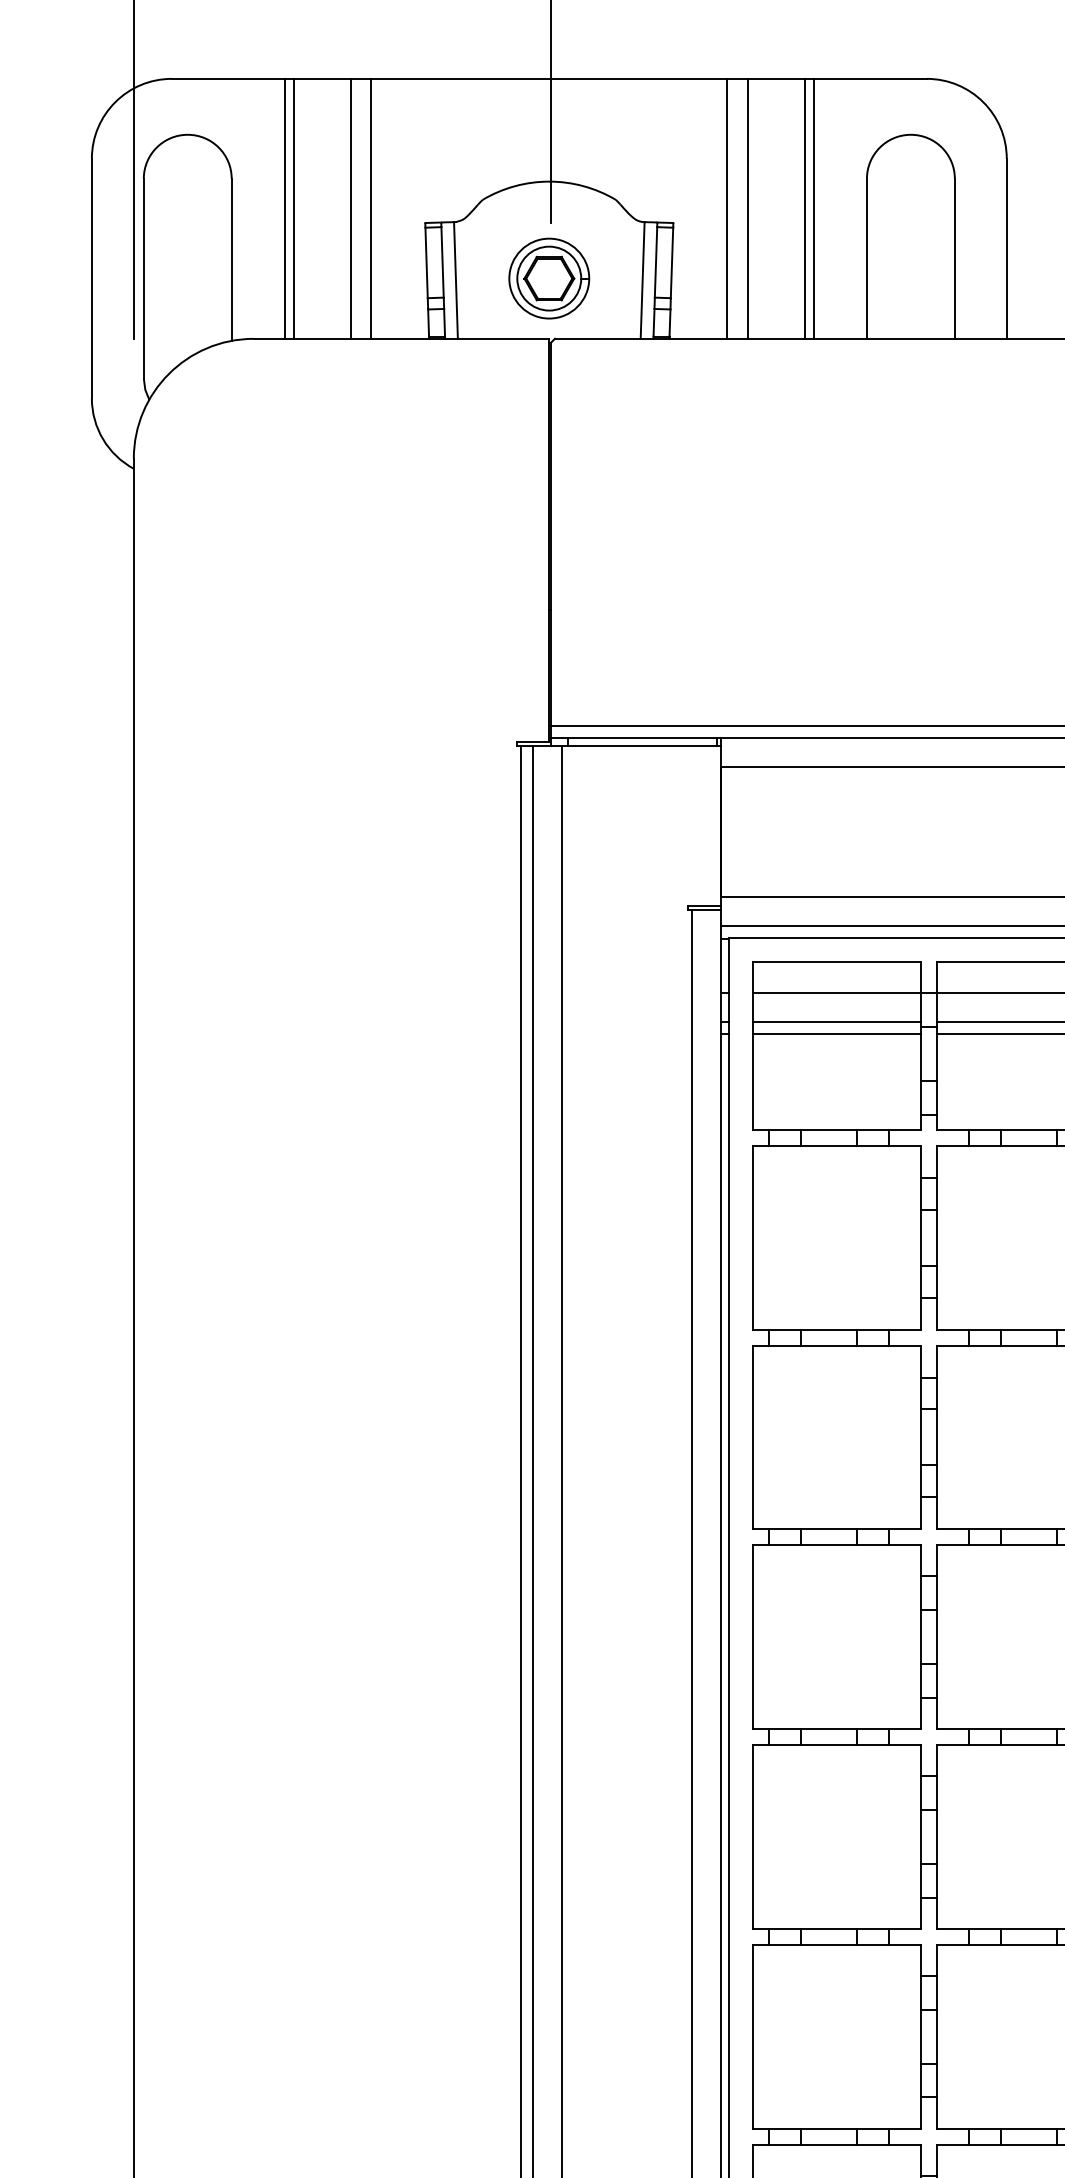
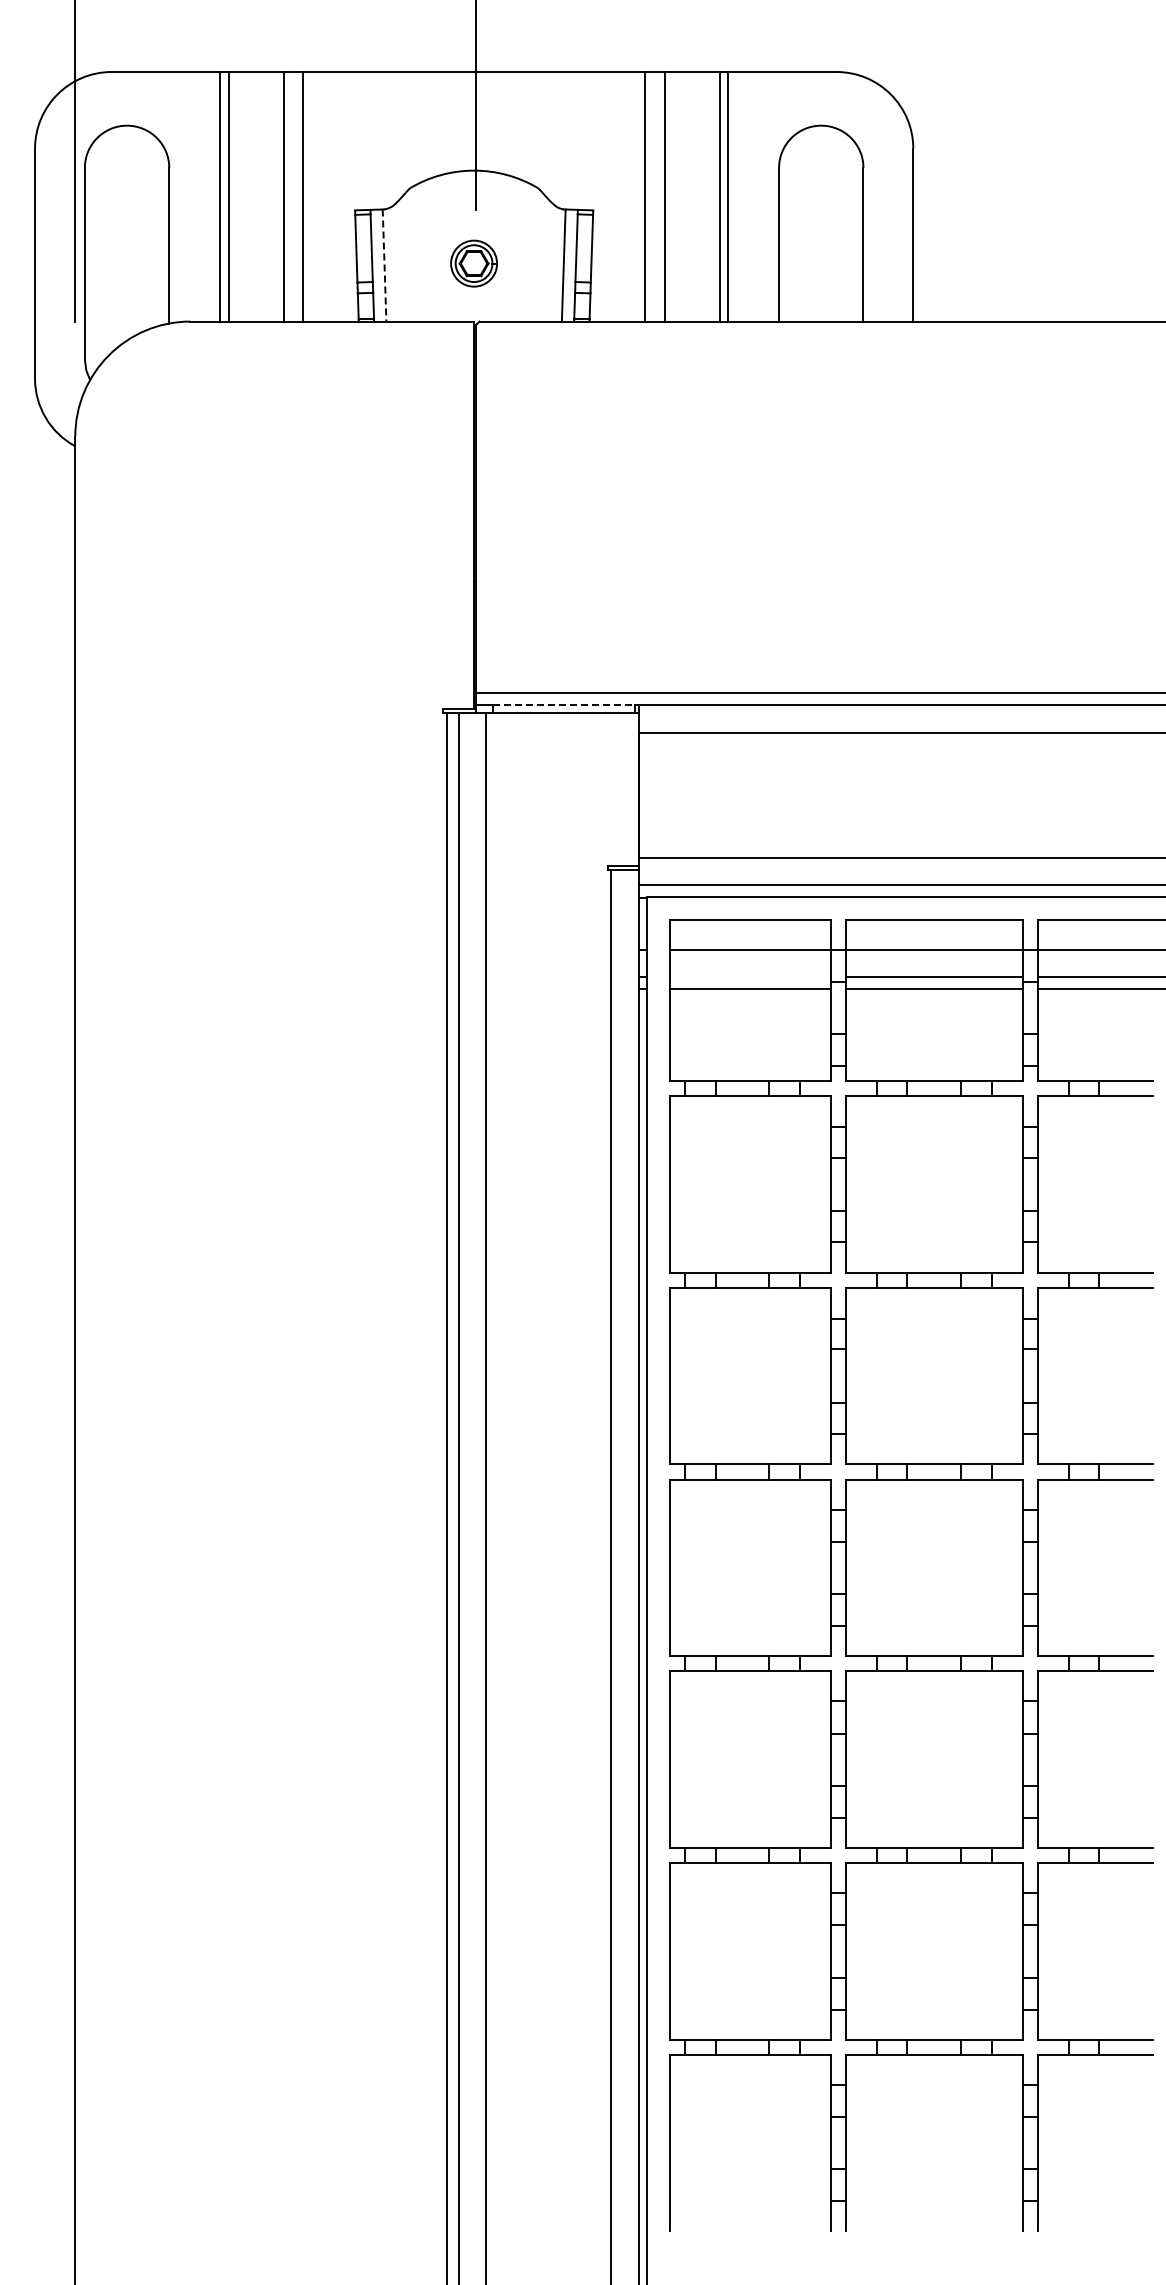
part: (548, 278) -> (473, 263), size x0.6
line: (455, 281) -> (384, 266), solid -> dashed
line: (643, 738) -> (564, 705), solid -> dashed
line: (836, 1022) -> (749, 977), removed

